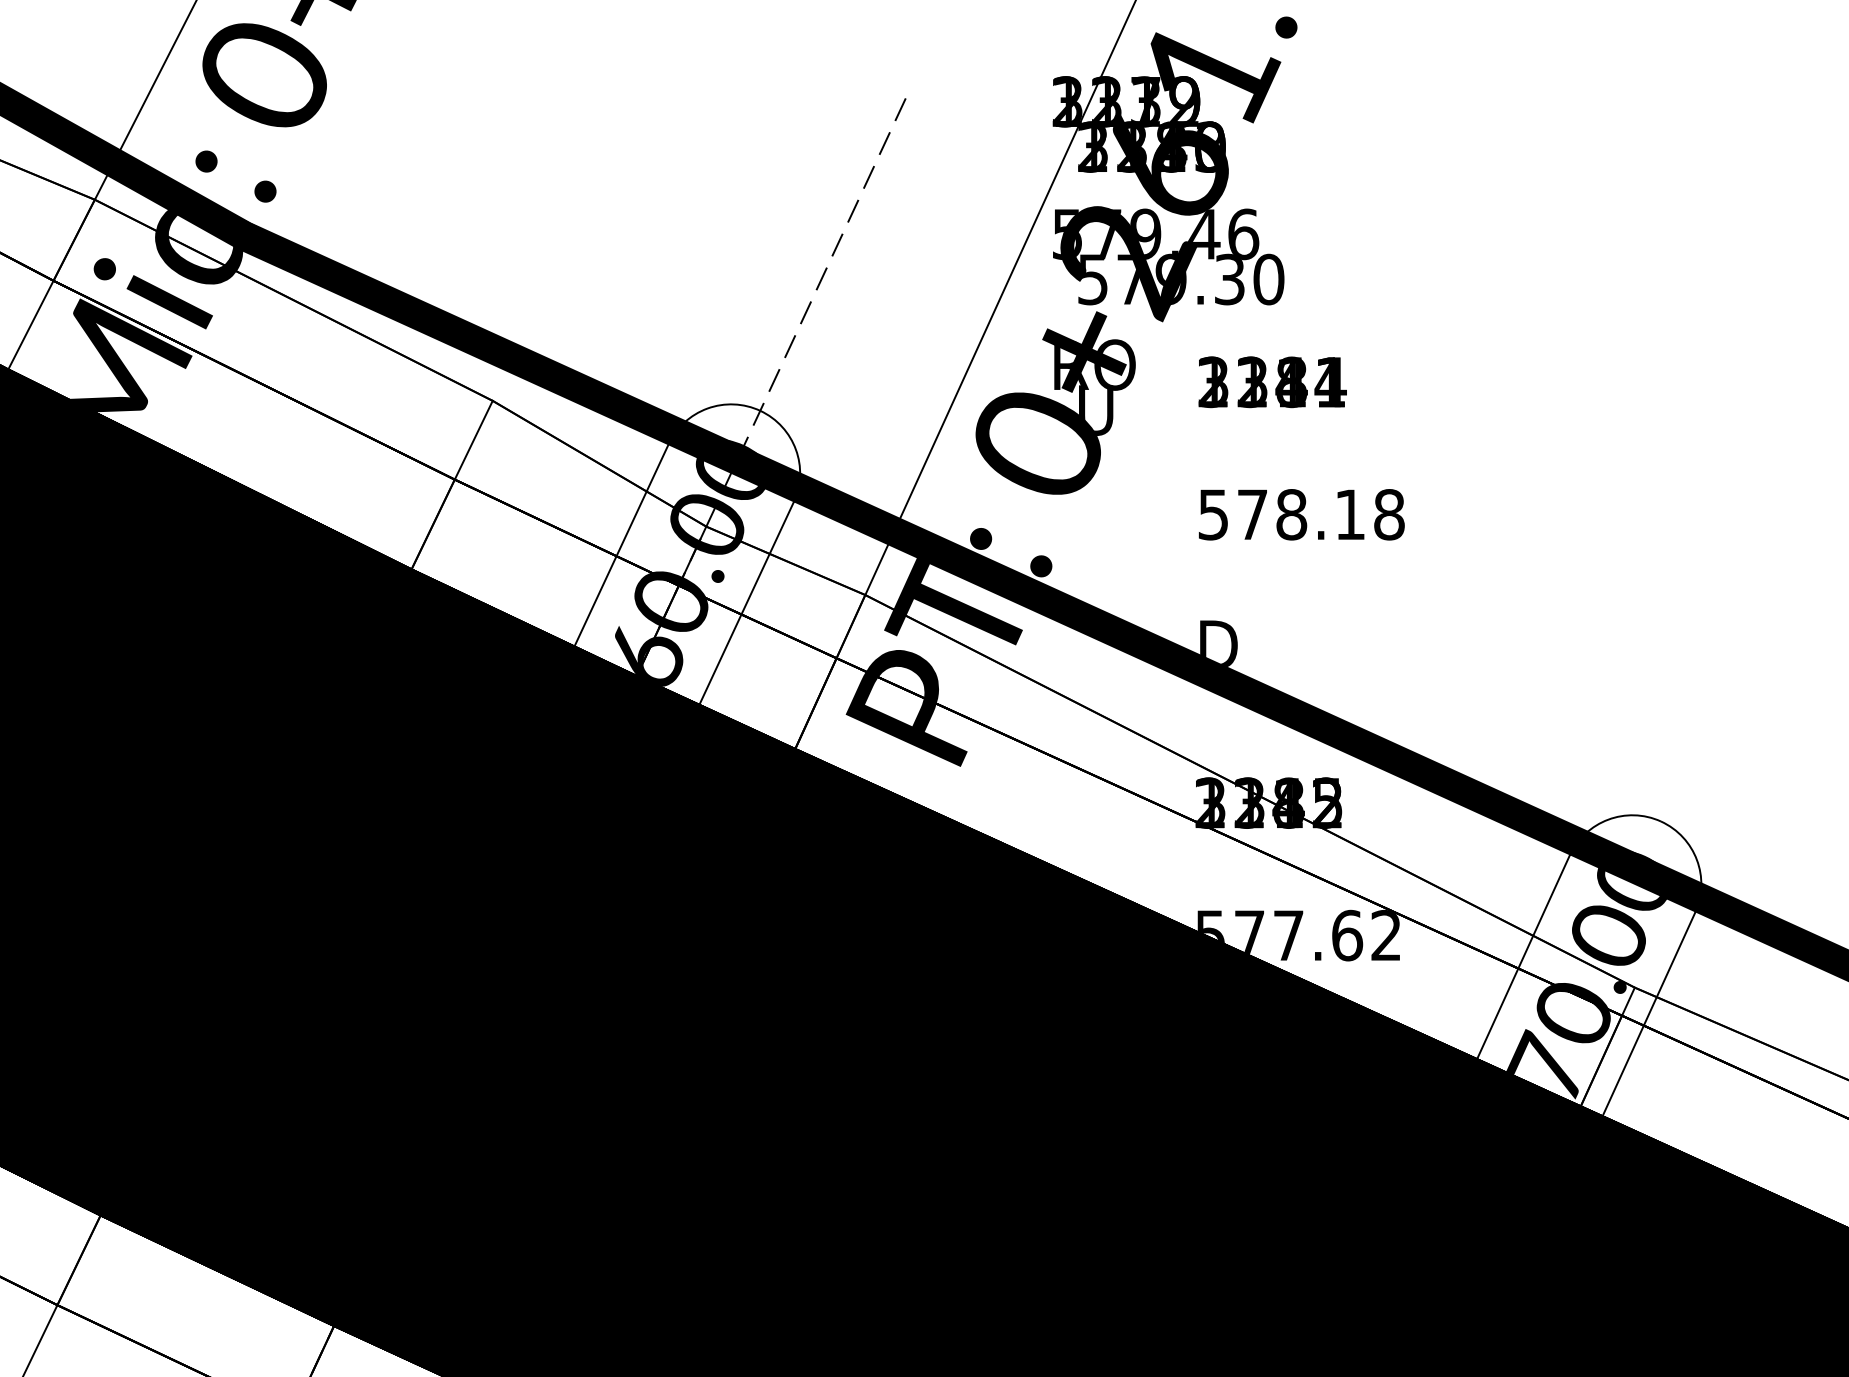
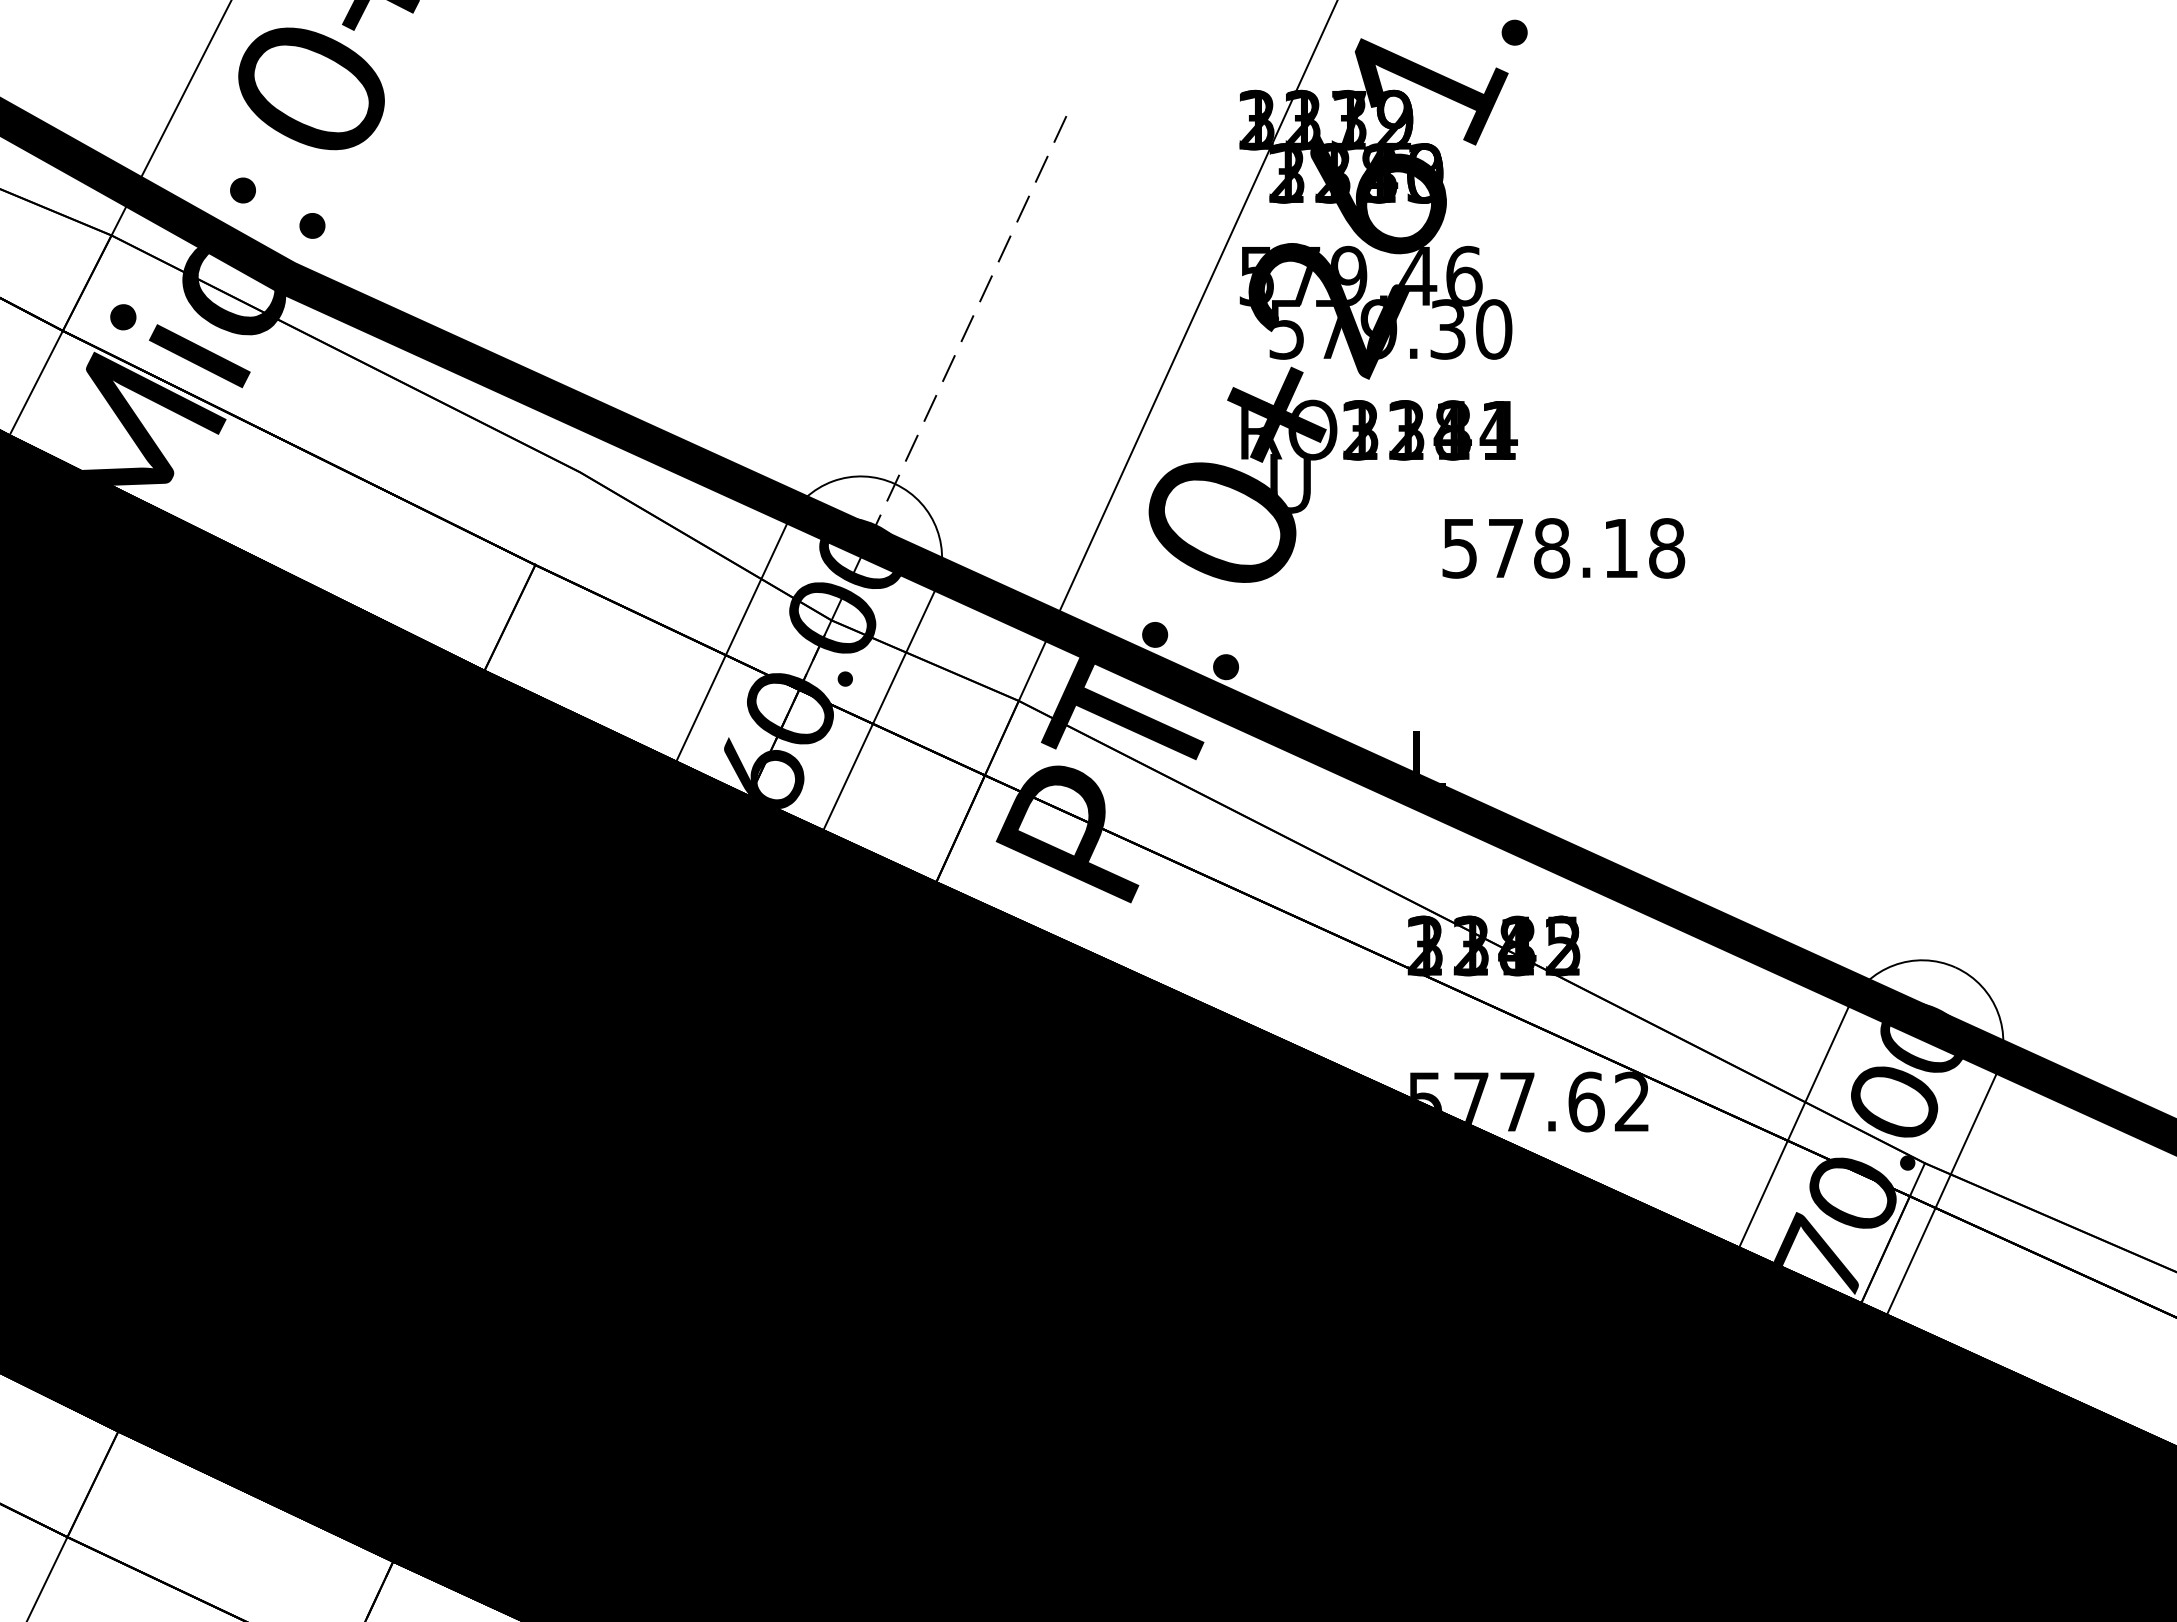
text: (1272, 382) -> (1430, 430), moved
line: (473, 440) -> (557, 518), removed
text: (1301, 514) -> (1563, 548), moved
text: (1219, 643) -> (1435, 758), D -> L

